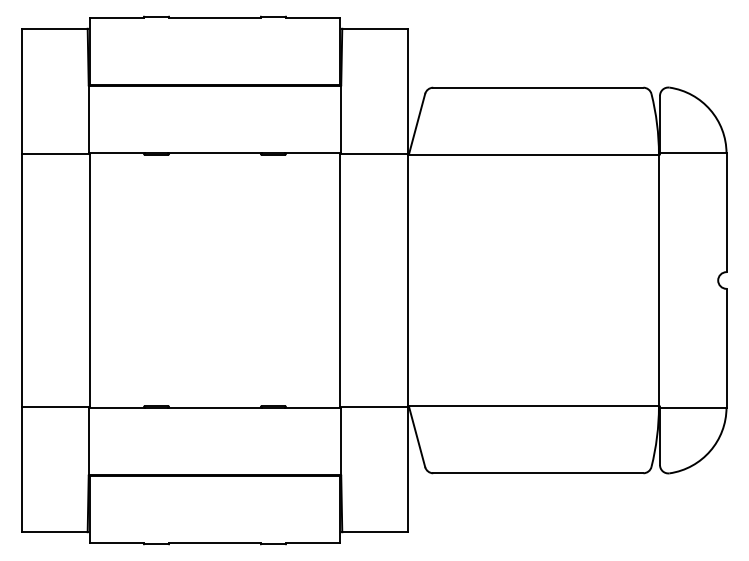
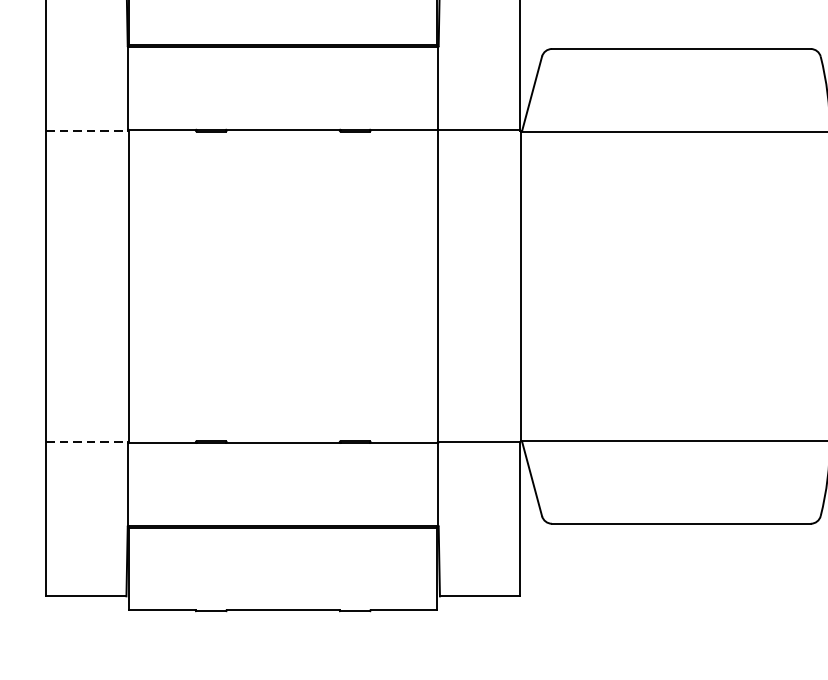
line: (55, 153) -> (86, 129), solid -> dashed
line: (55, 407) -> (86, 442), solid -> dashed

